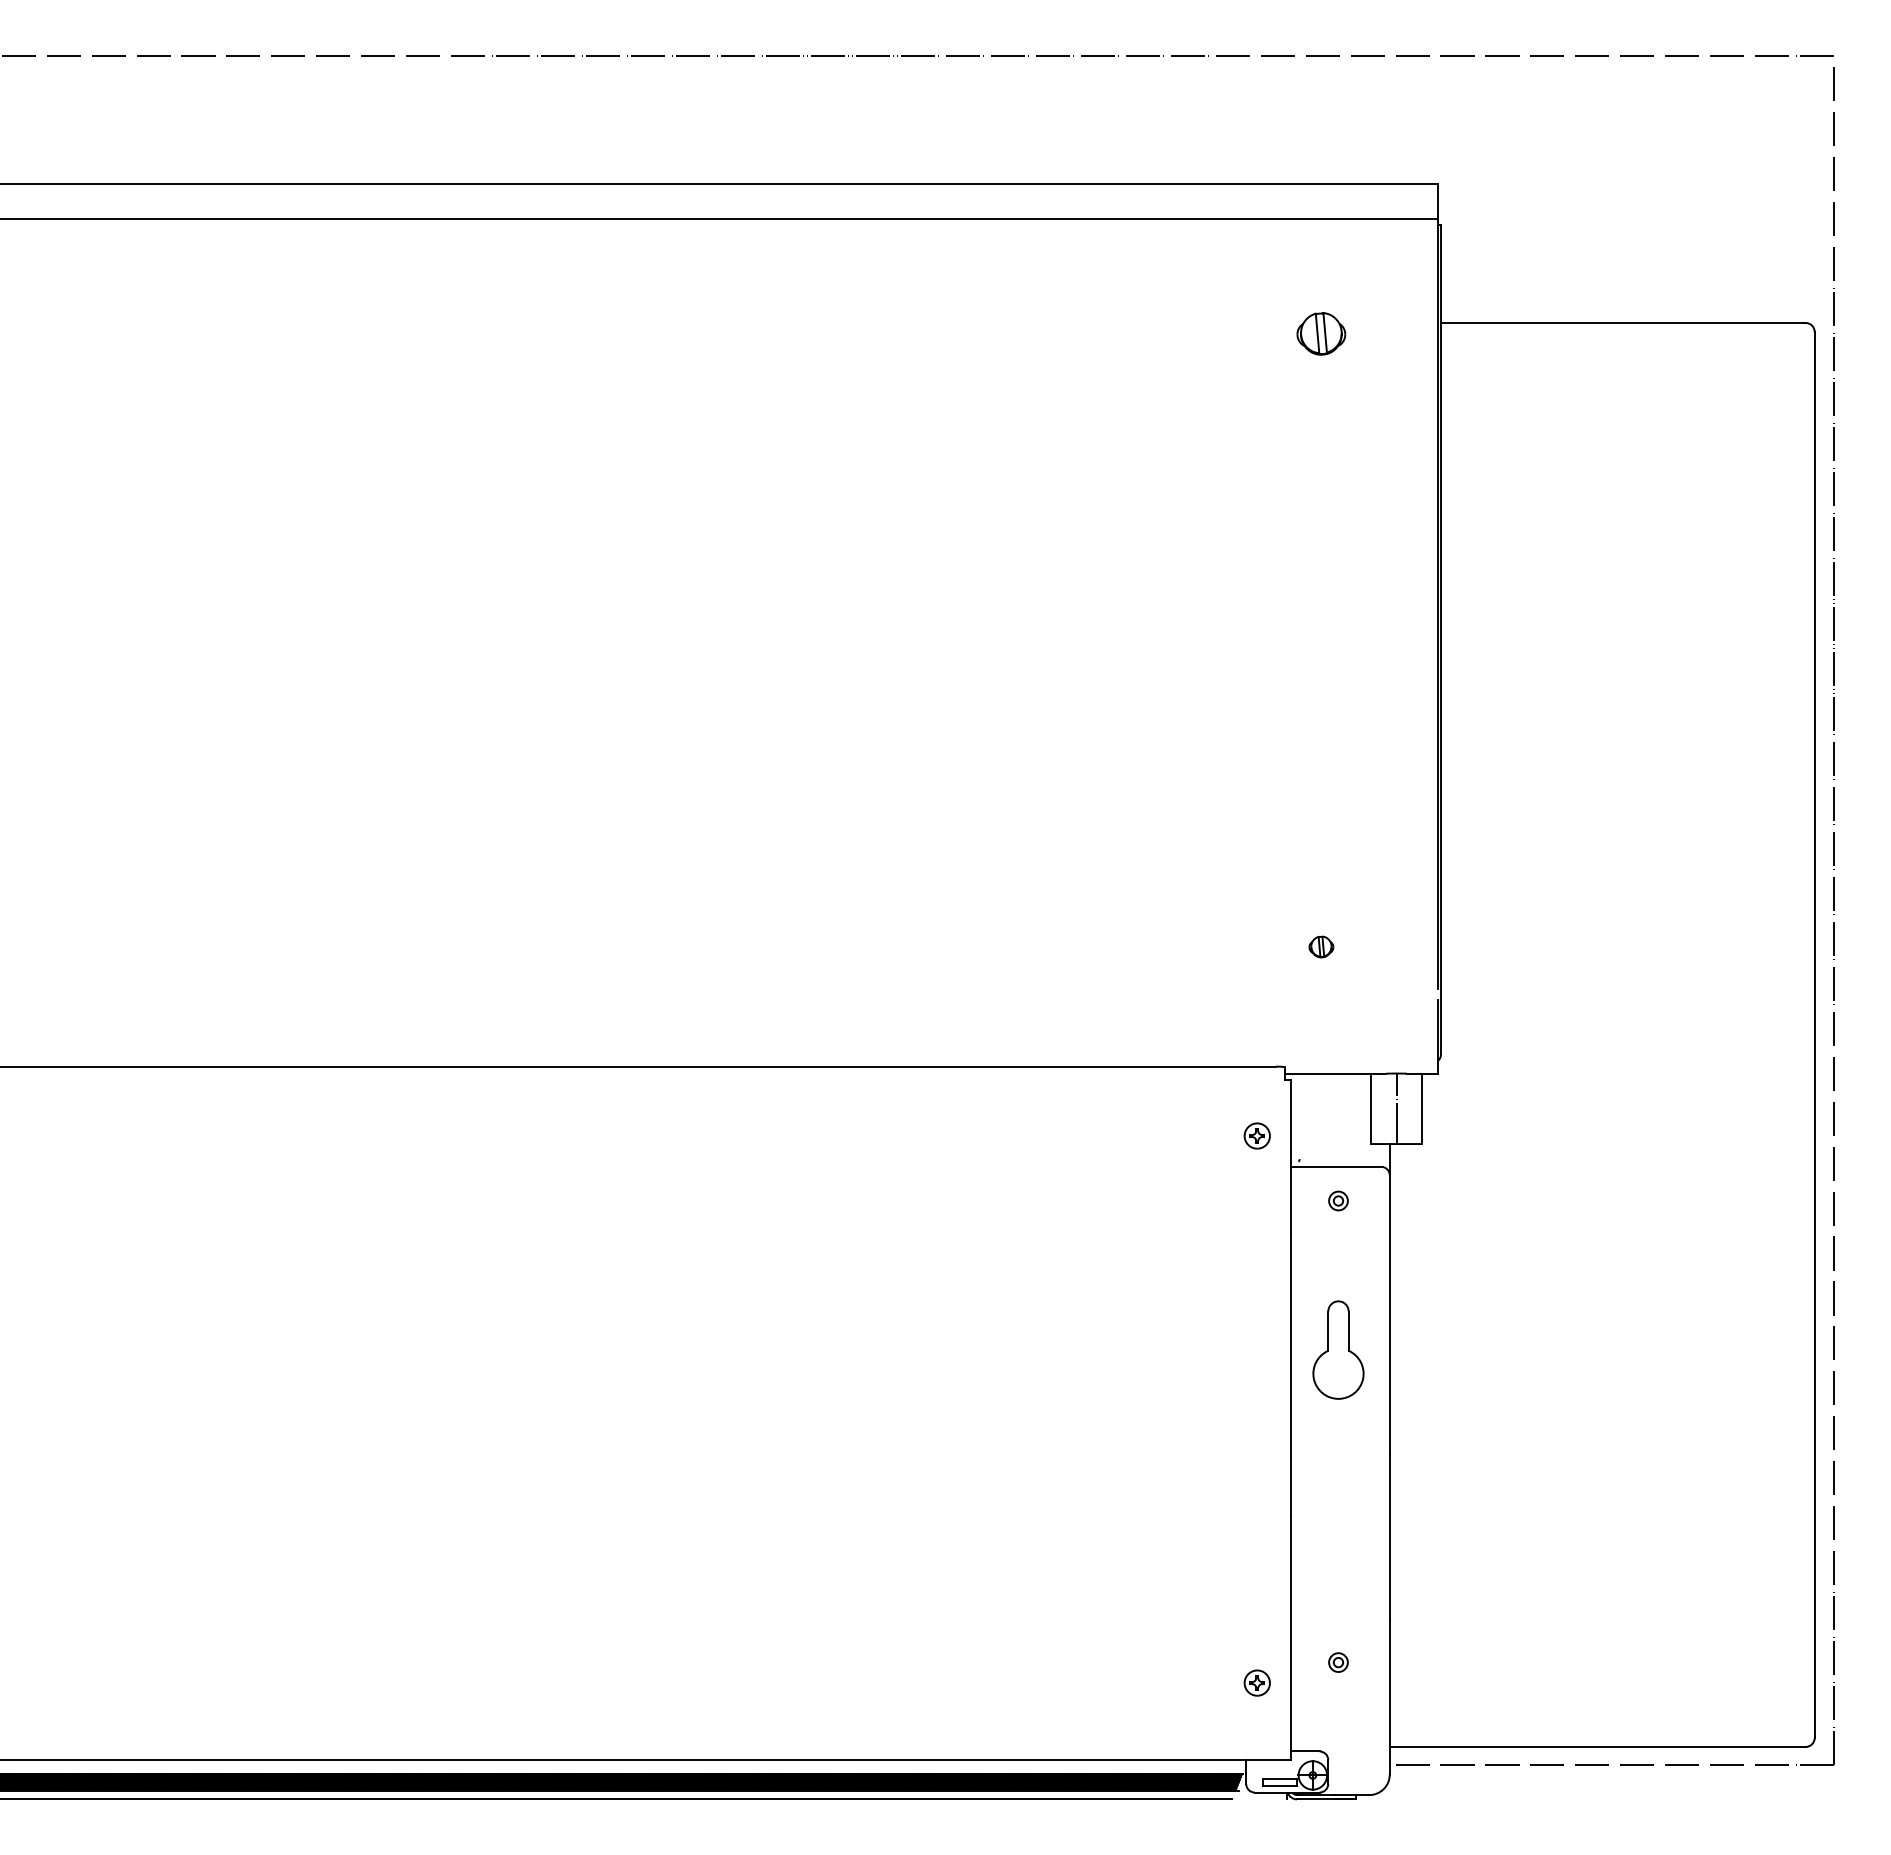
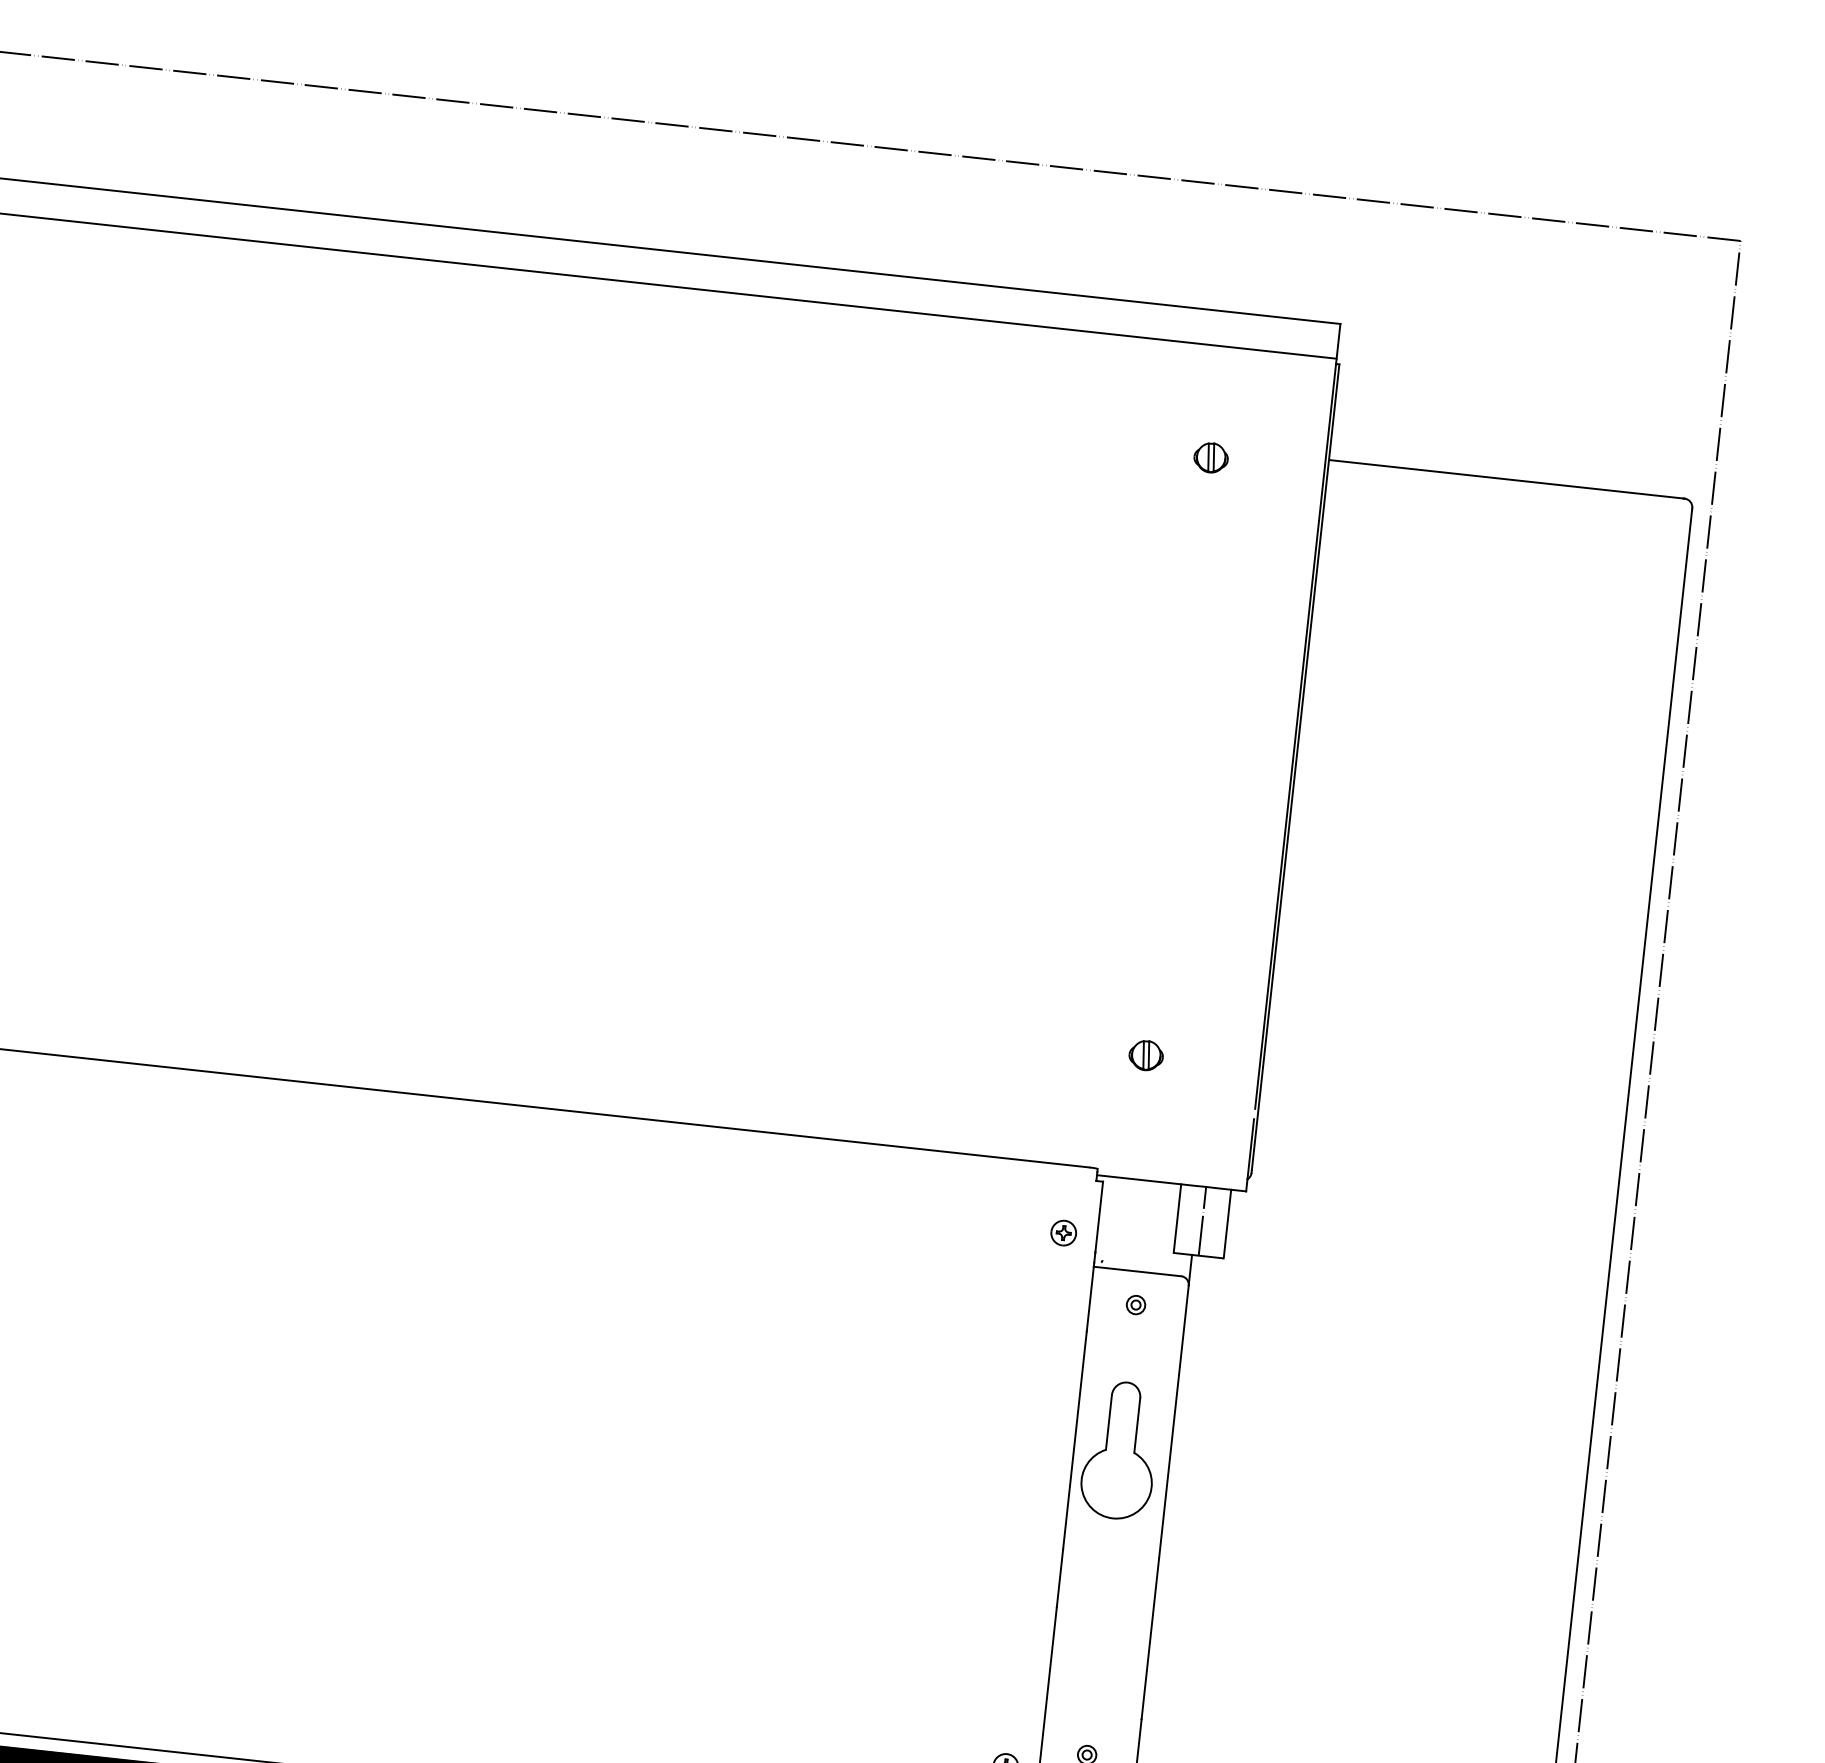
part: (1321, 333) -> (1211, 457), size x0.71
part: (1321, 946) -> (1146, 1055), size x1.43
part: (1338, 1349) -> (1120, 1449), size x1.43

